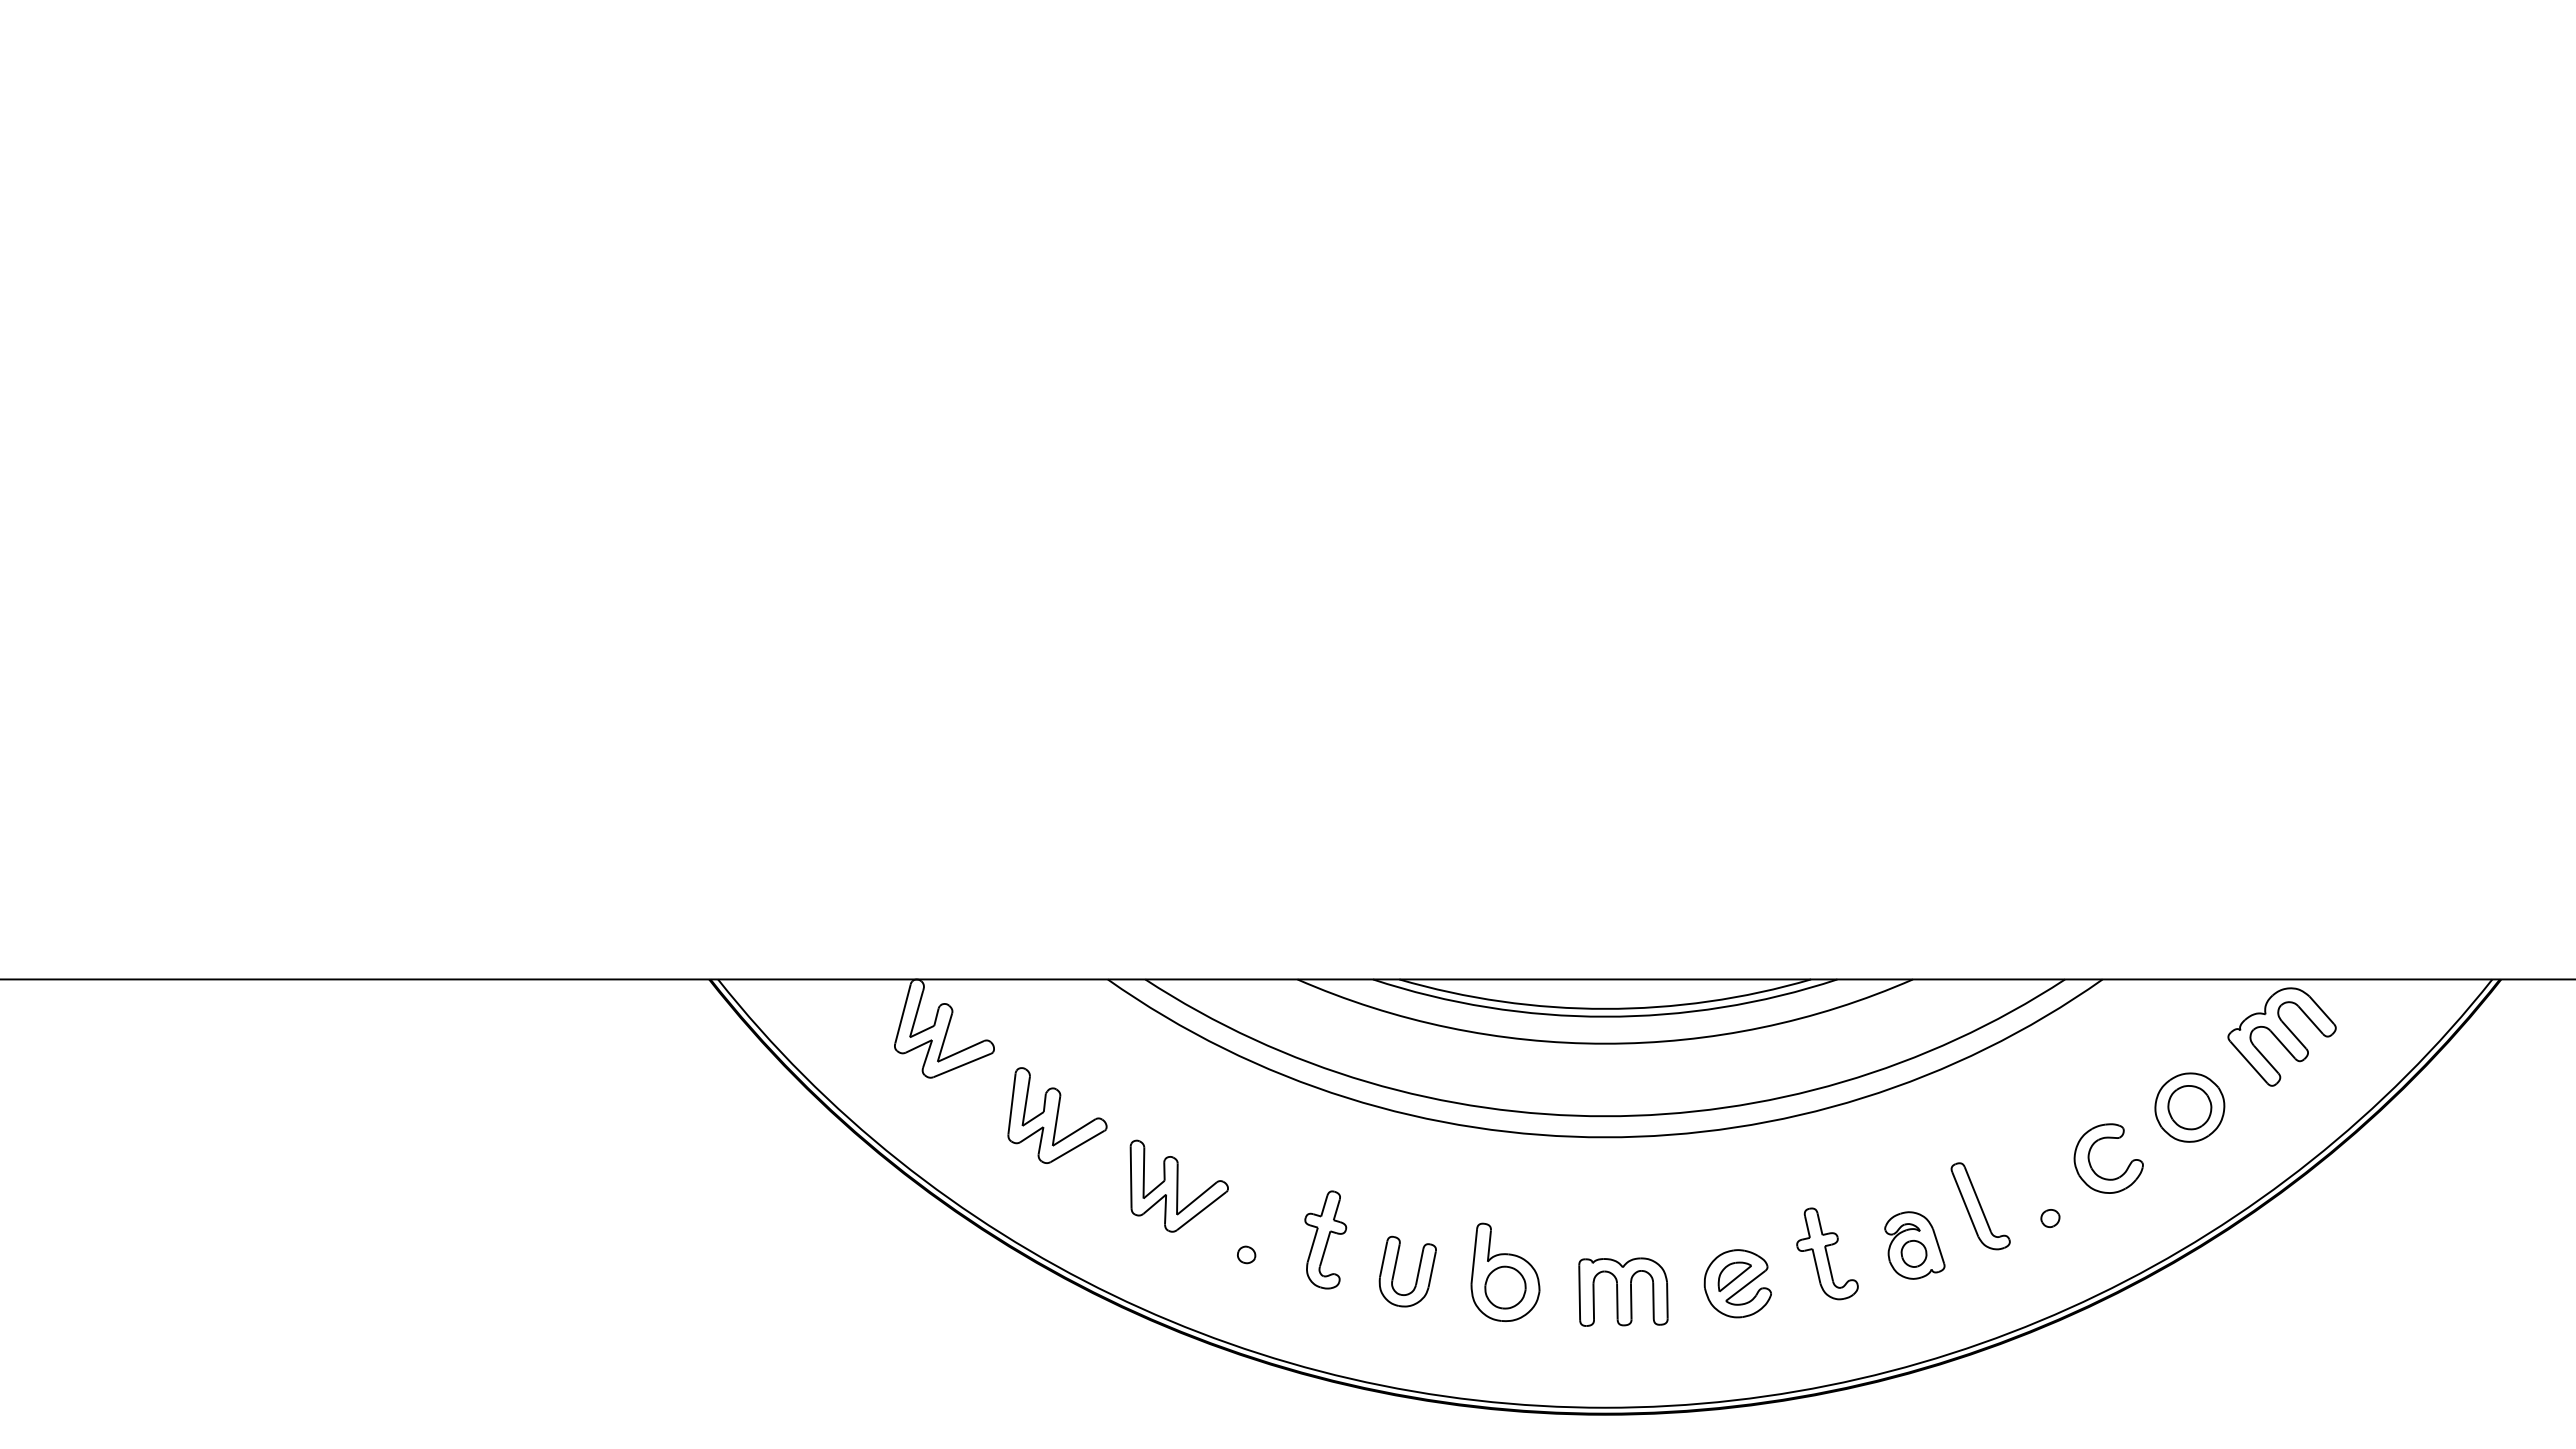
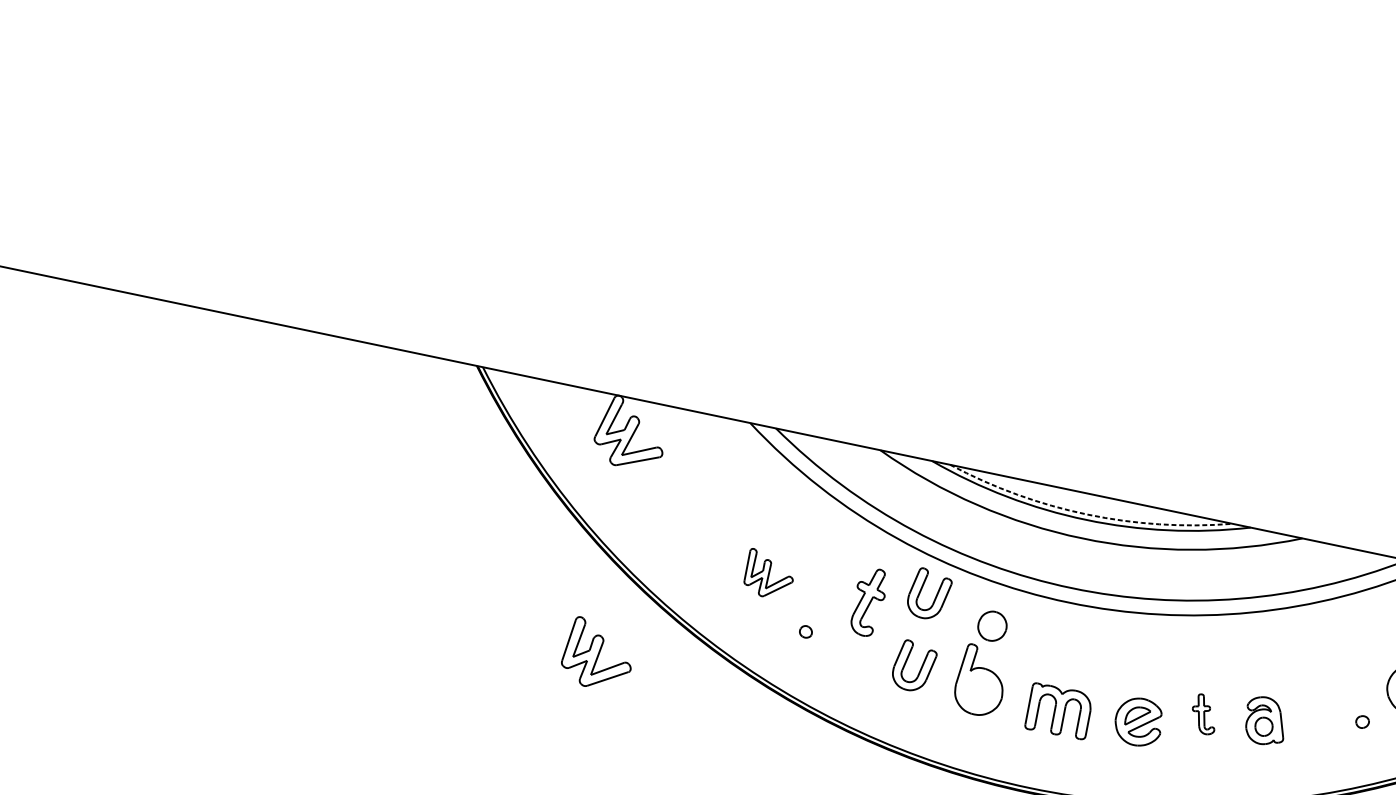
arc: (1605, 1008) -> (1087, 514), solid -> dashed
part: (1057, 1115) -> (598, 654), moved
part: (1417, 1166) -> (935, 595), added
part: (1178, 1185) -> (769, 574), size x0.7
part: (1980, 1206) -> (1316, 703), removed
part: (1325, 1239) -> (868, 601), moved
part: (1827, 1253) -> (1204, 714), size x0.6
part: (1505, 1287) -> (992, 626), moved

